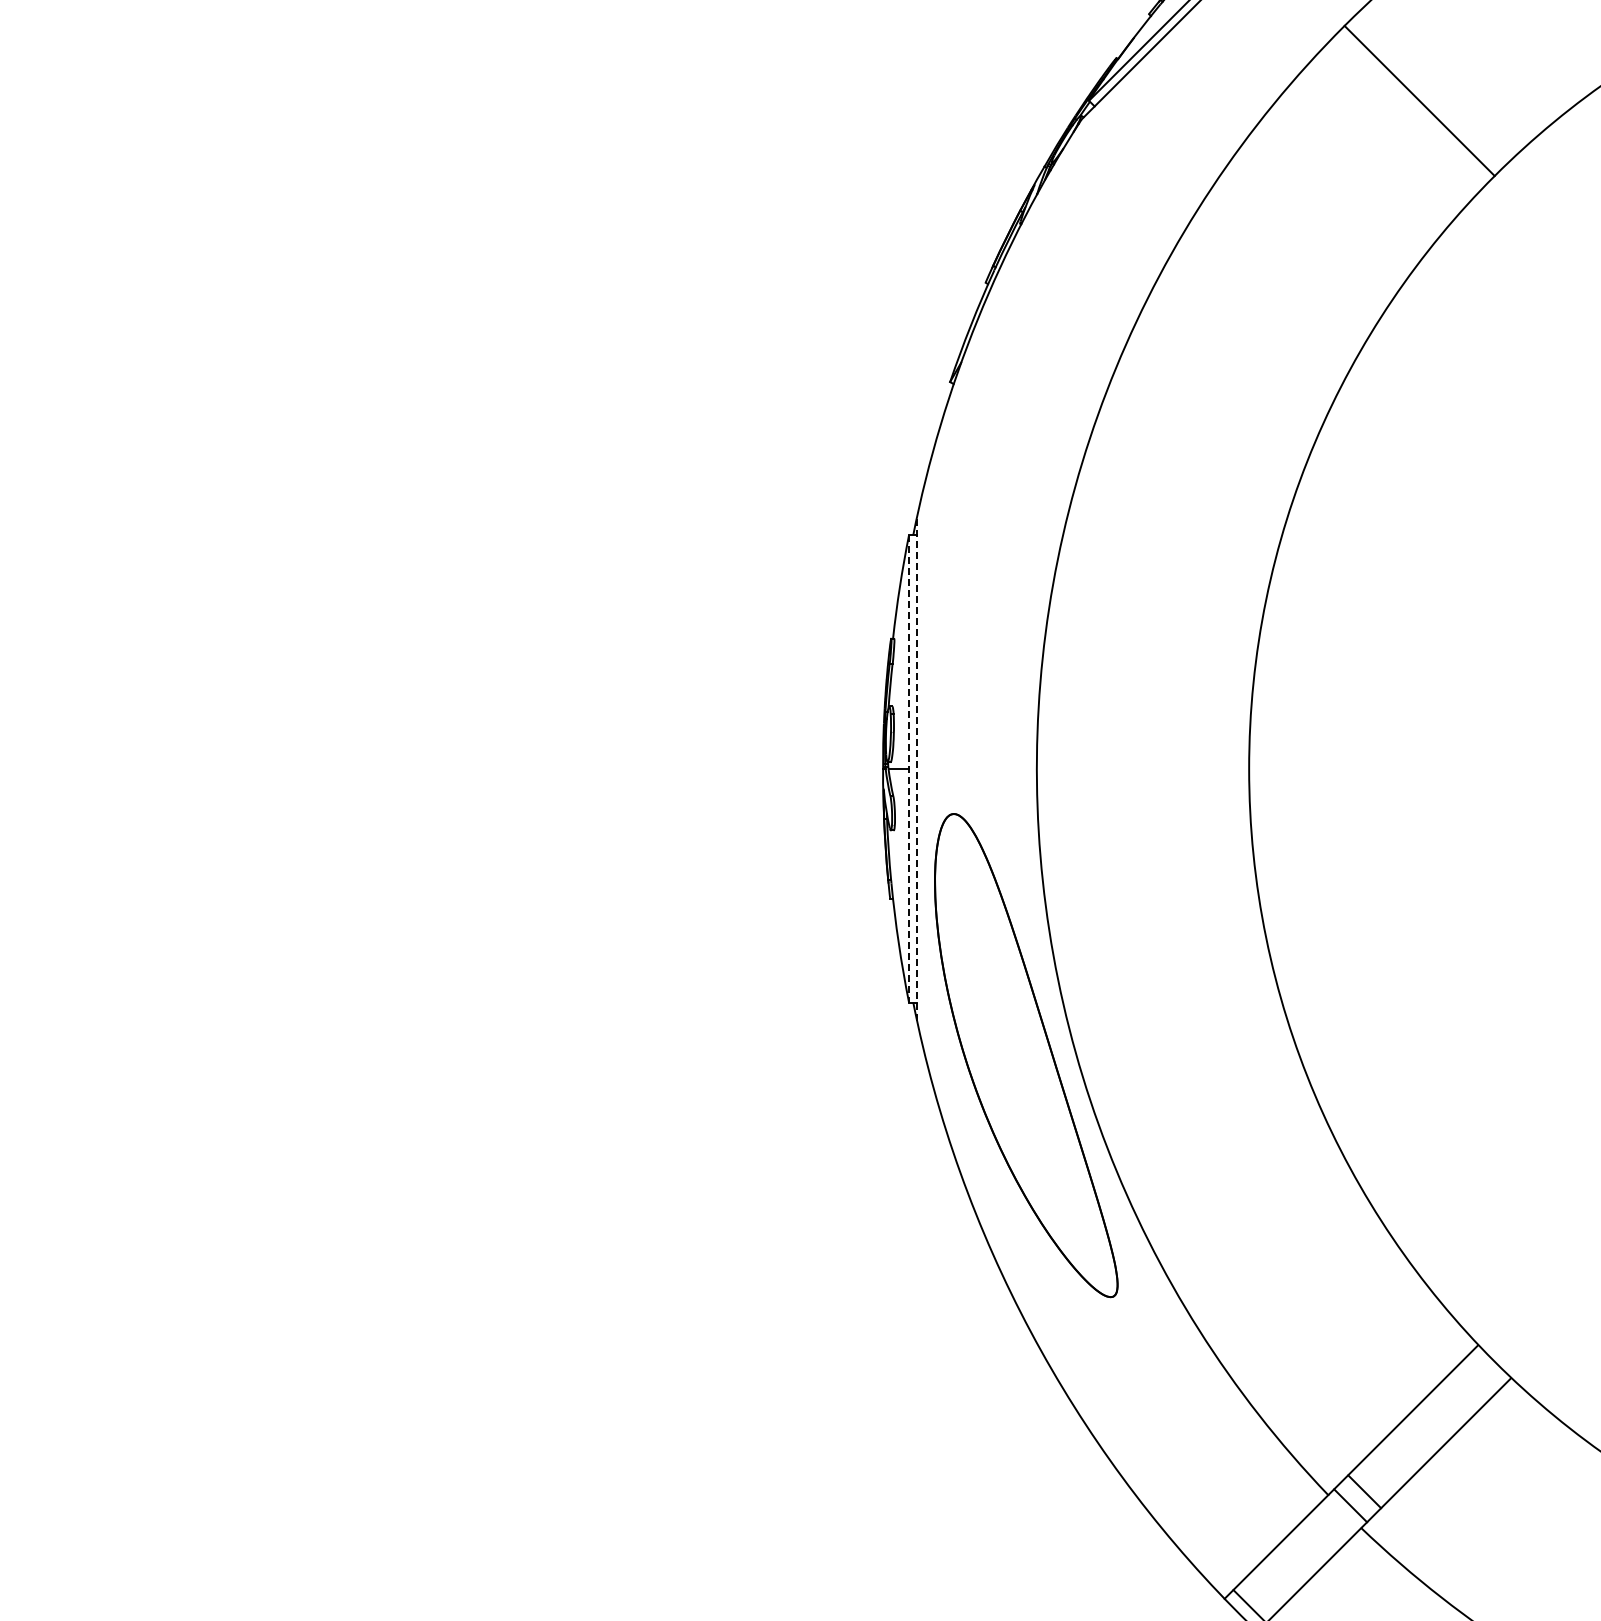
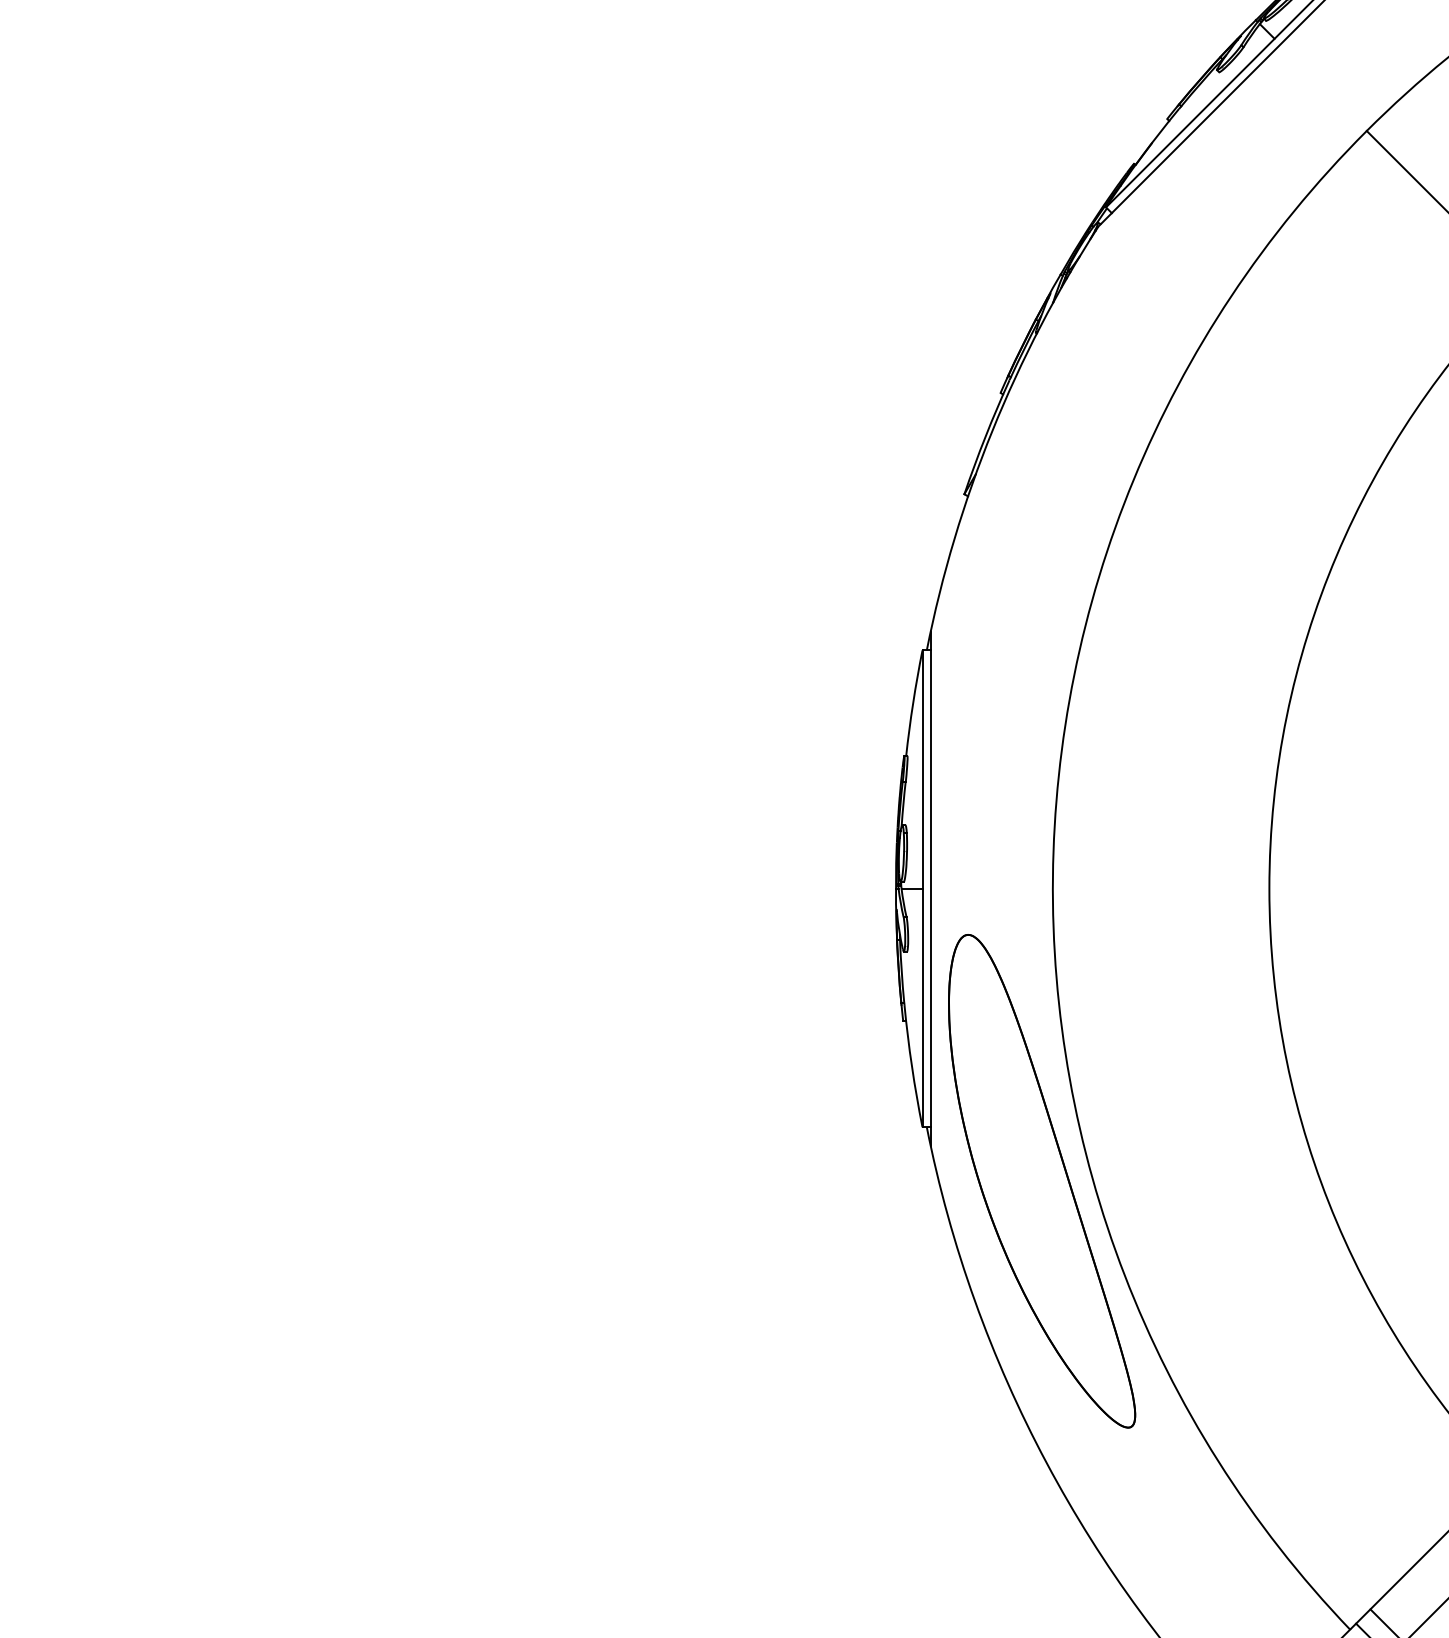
line: (909, 768) -> (922, 888), dashed -> solid
line: (917, 768) -> (931, 888), dashed -> solid

